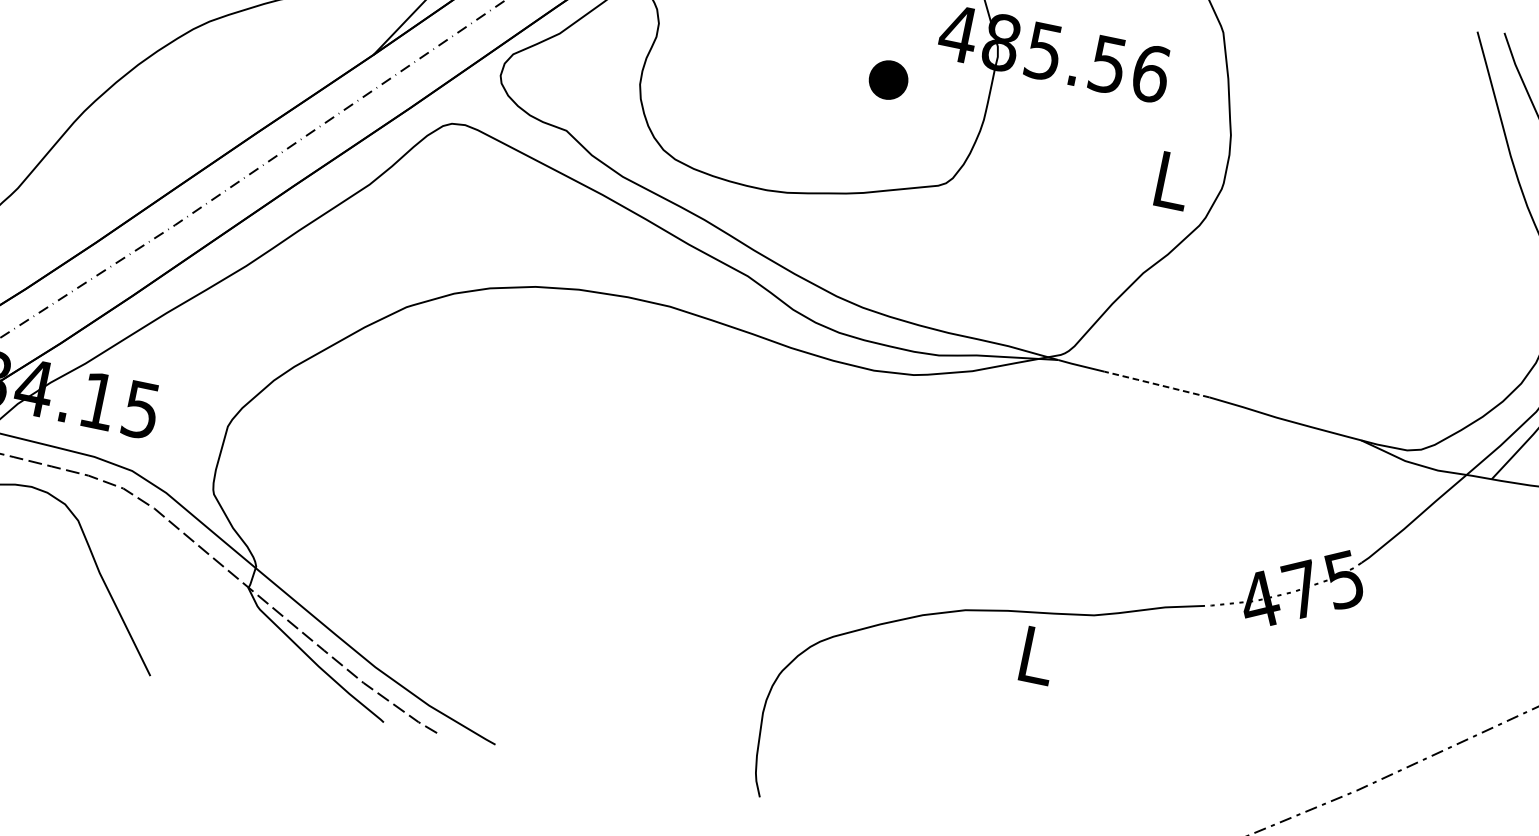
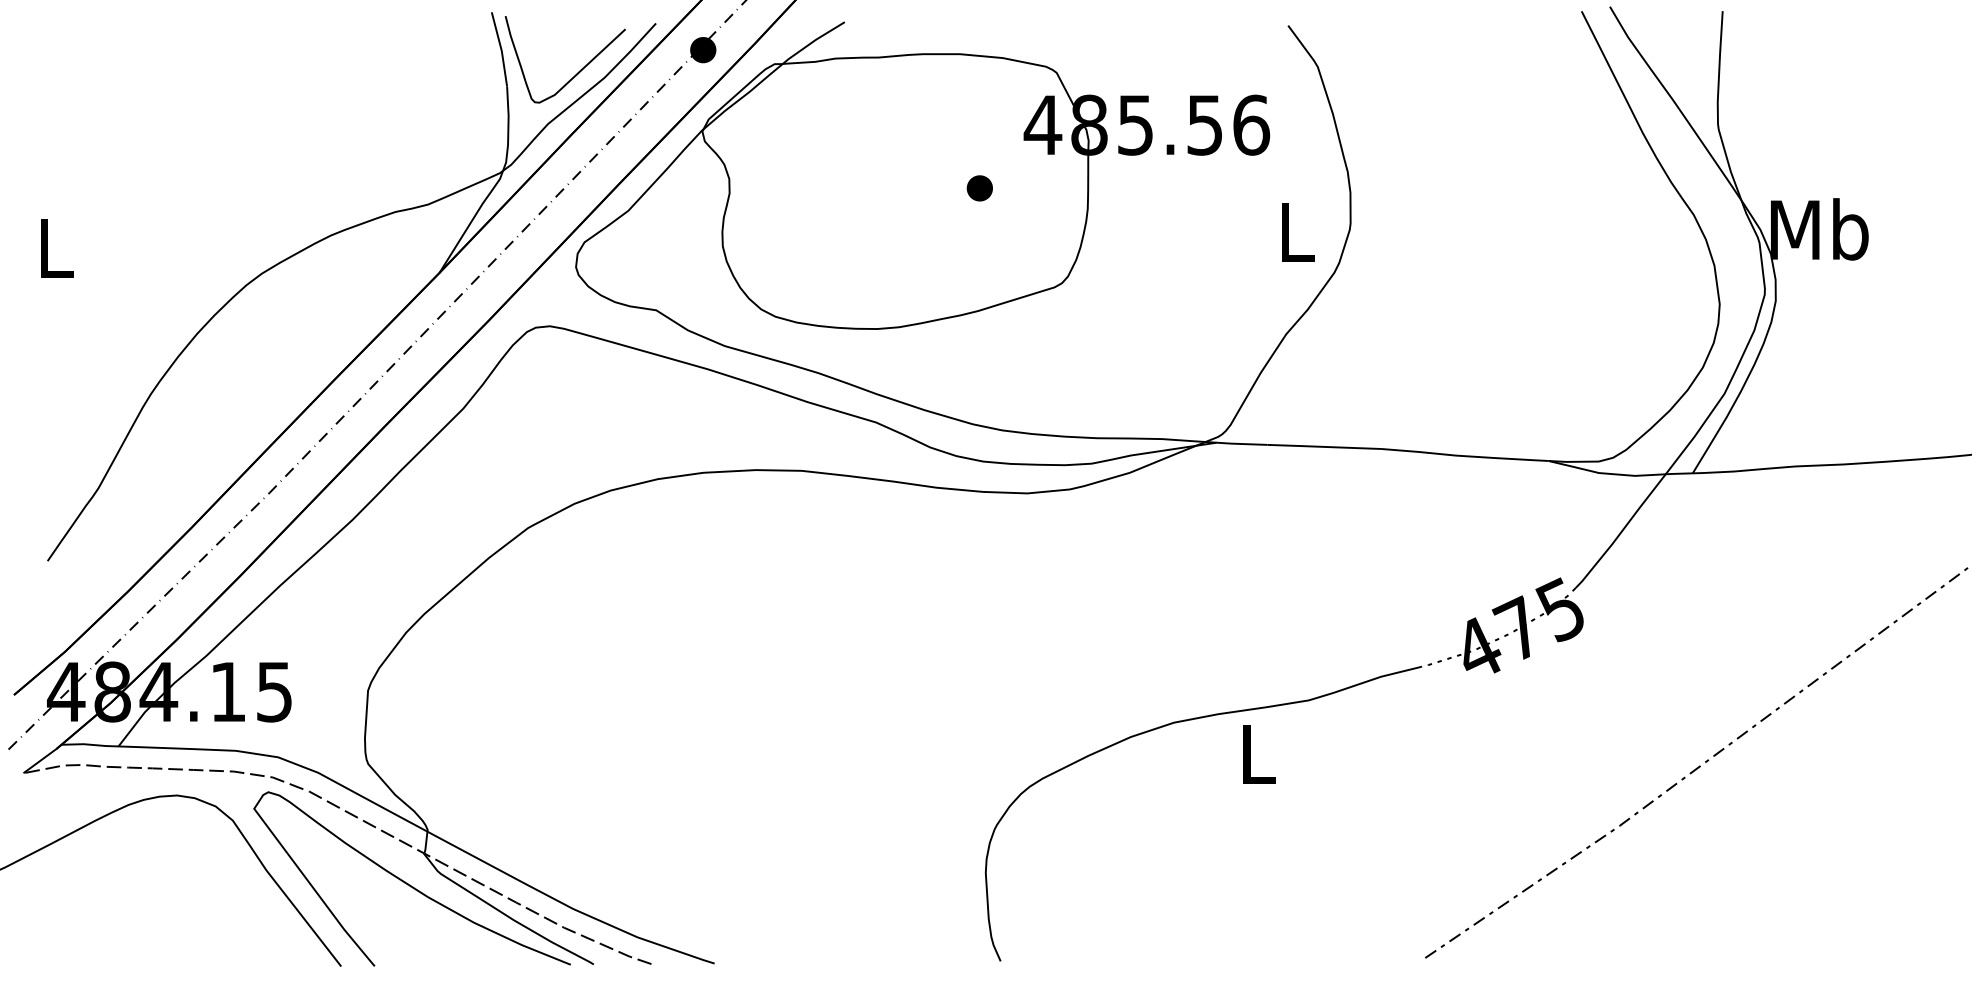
part: (887, 80) -> (979, 188), size x0.62
line: (1157, 384) -> (1324, 446), dashed -> solid
curve: (228, 612) -> (408, 883), added

